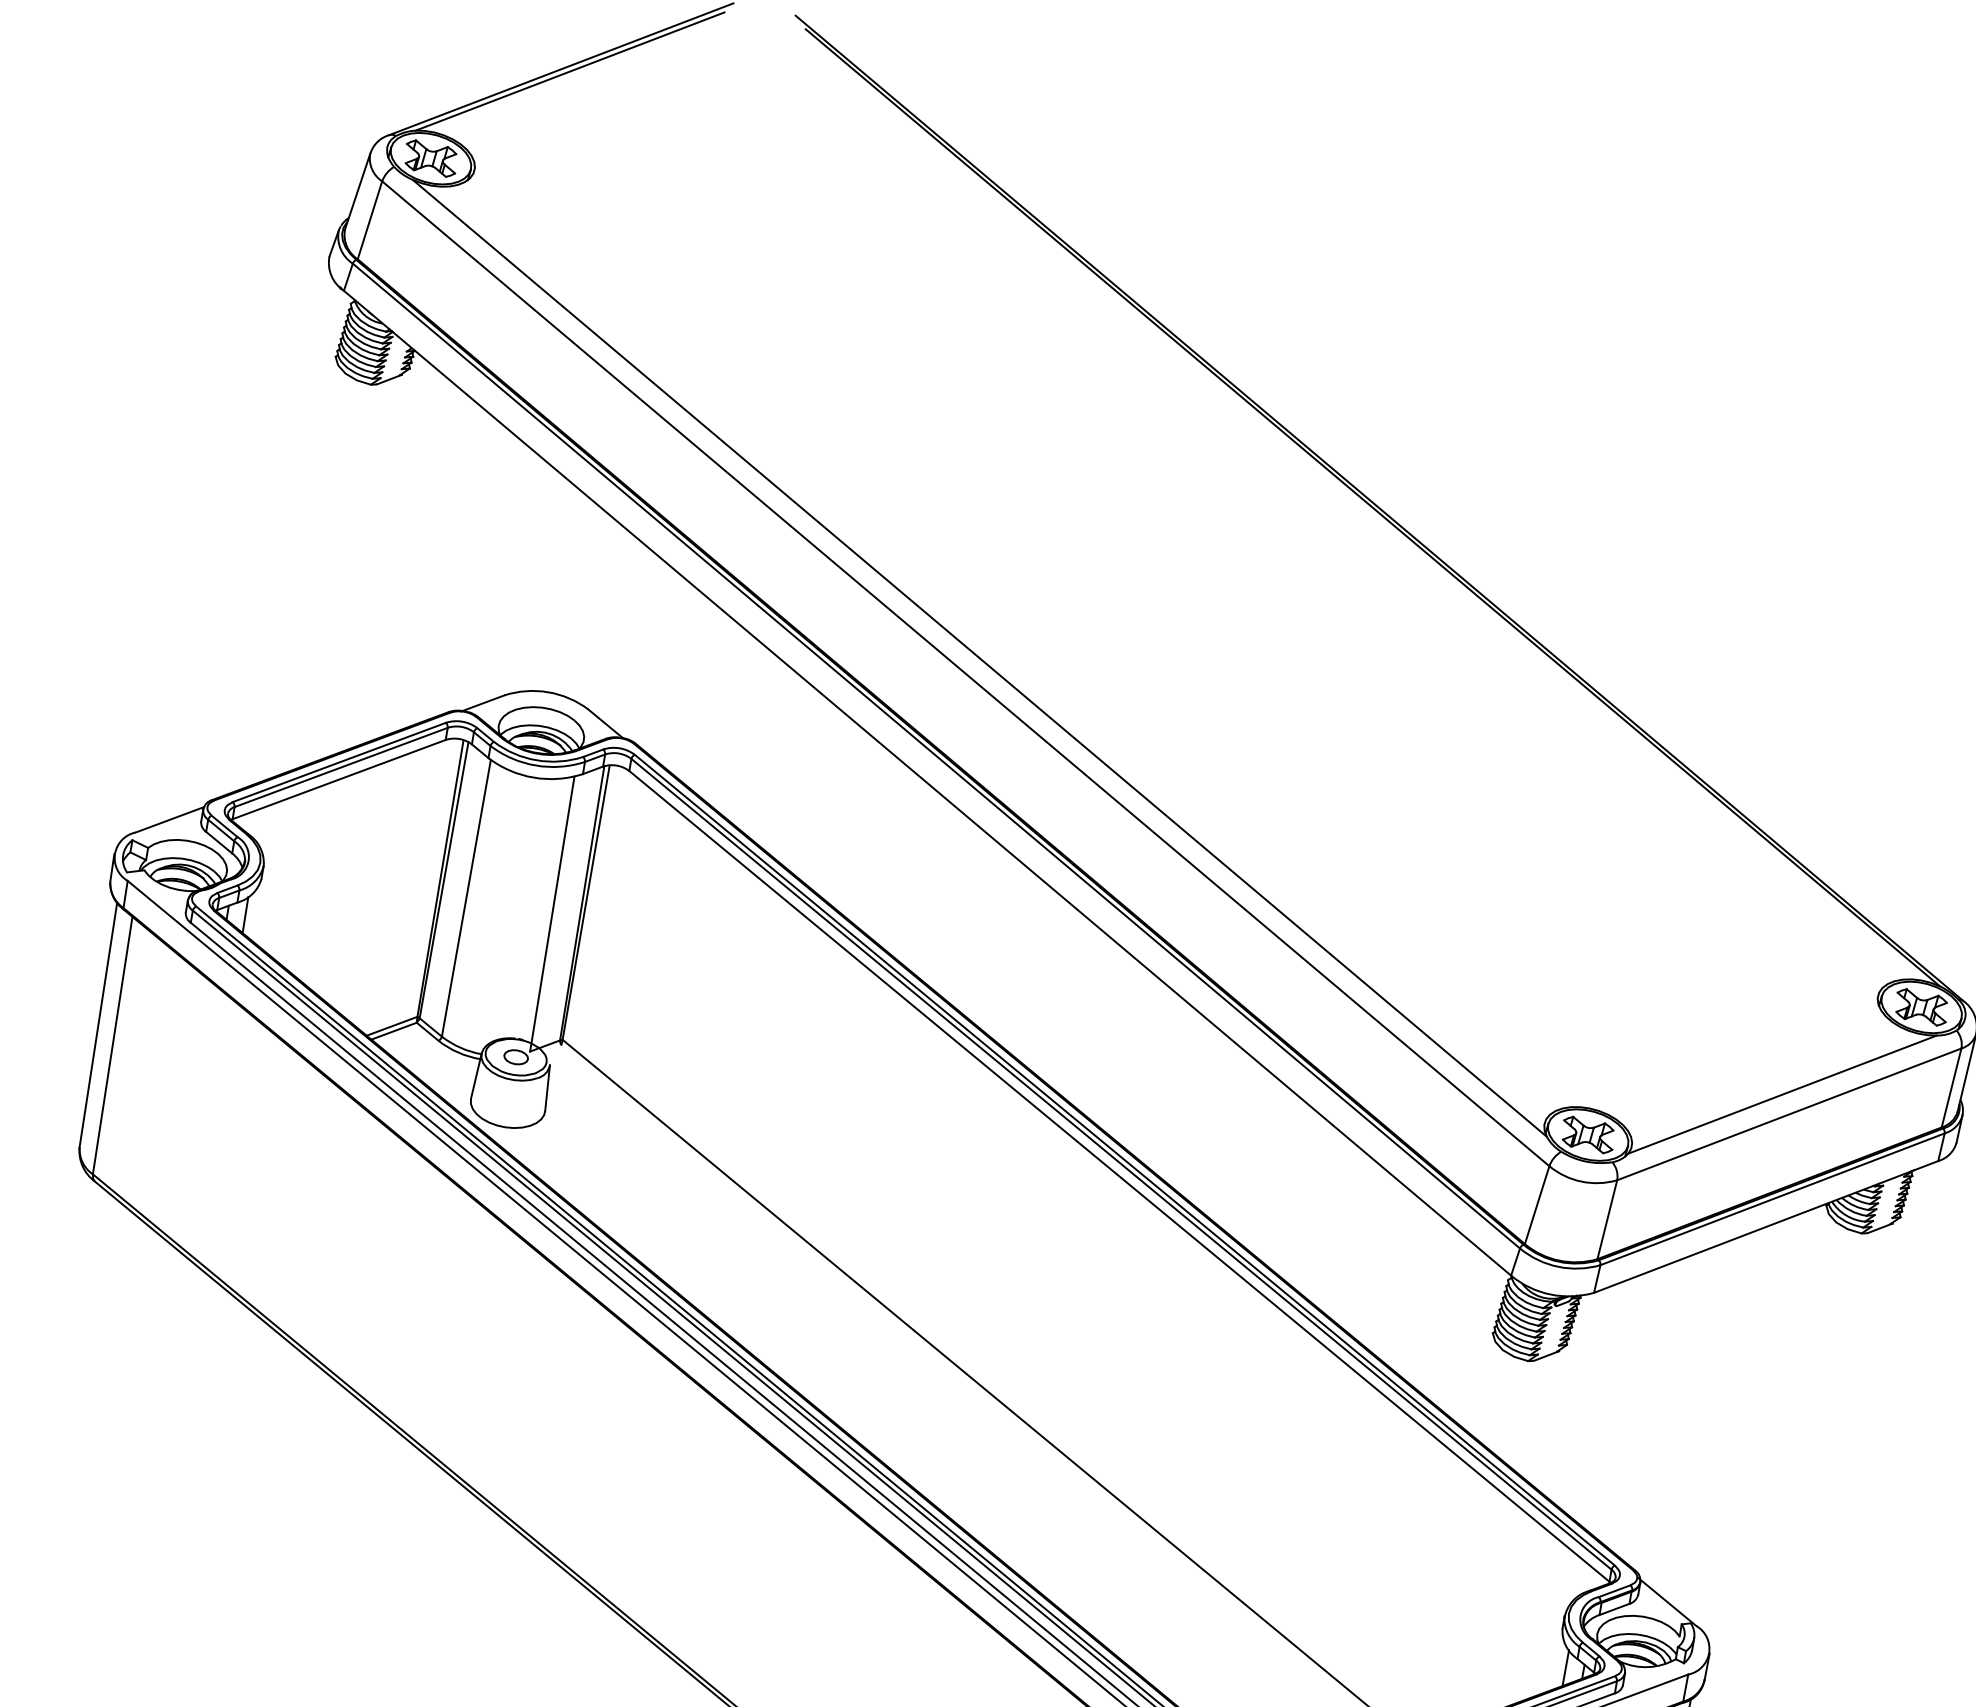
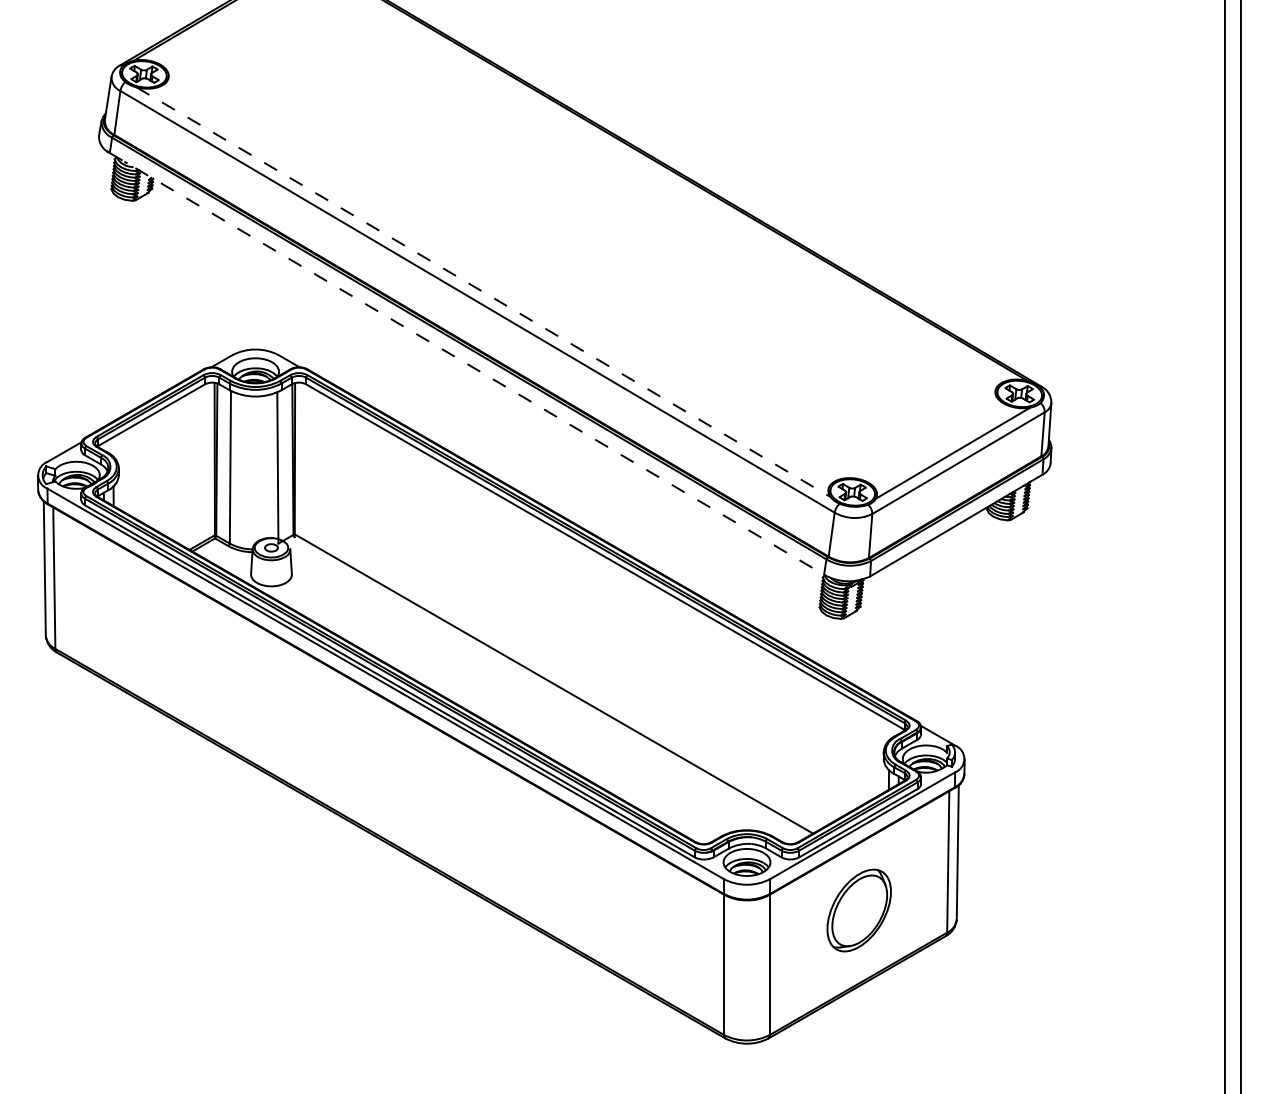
line: (981, 659) -> (484, 292), solid -> dashed
line: (926, 782) -> (466, 363), solid -> dashed

